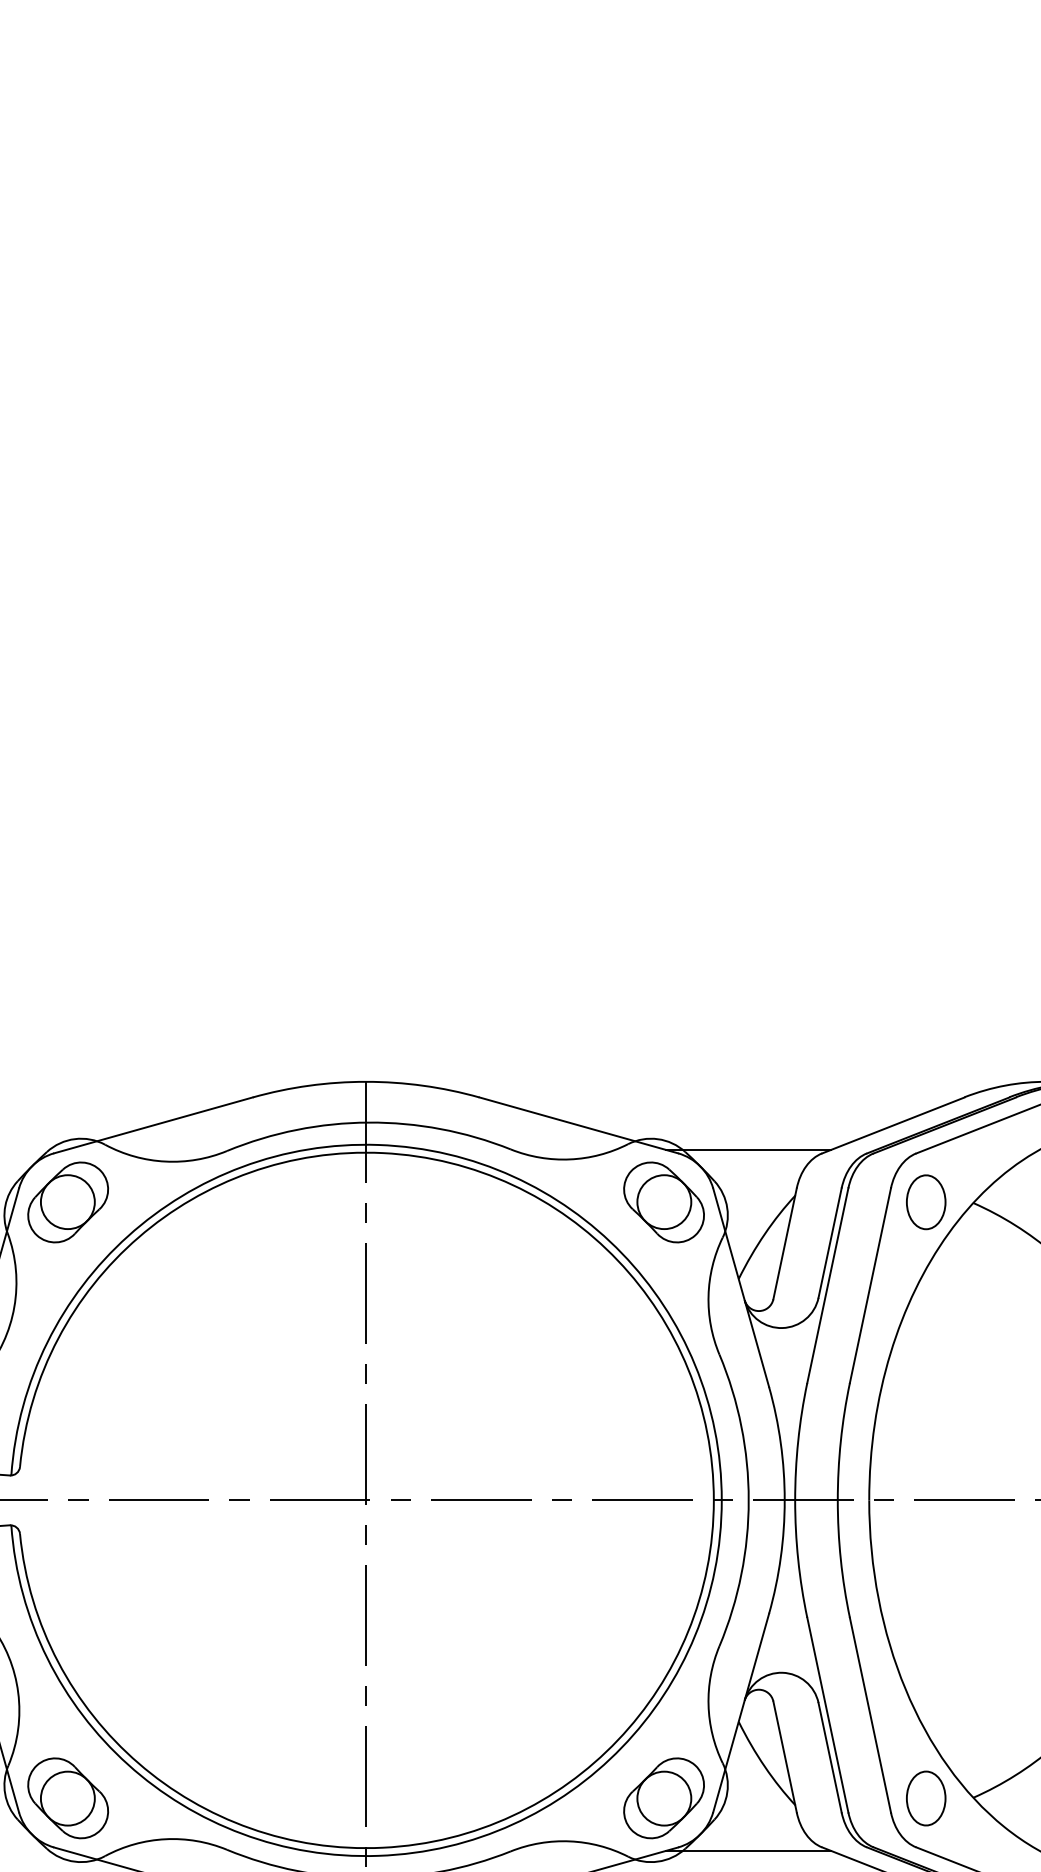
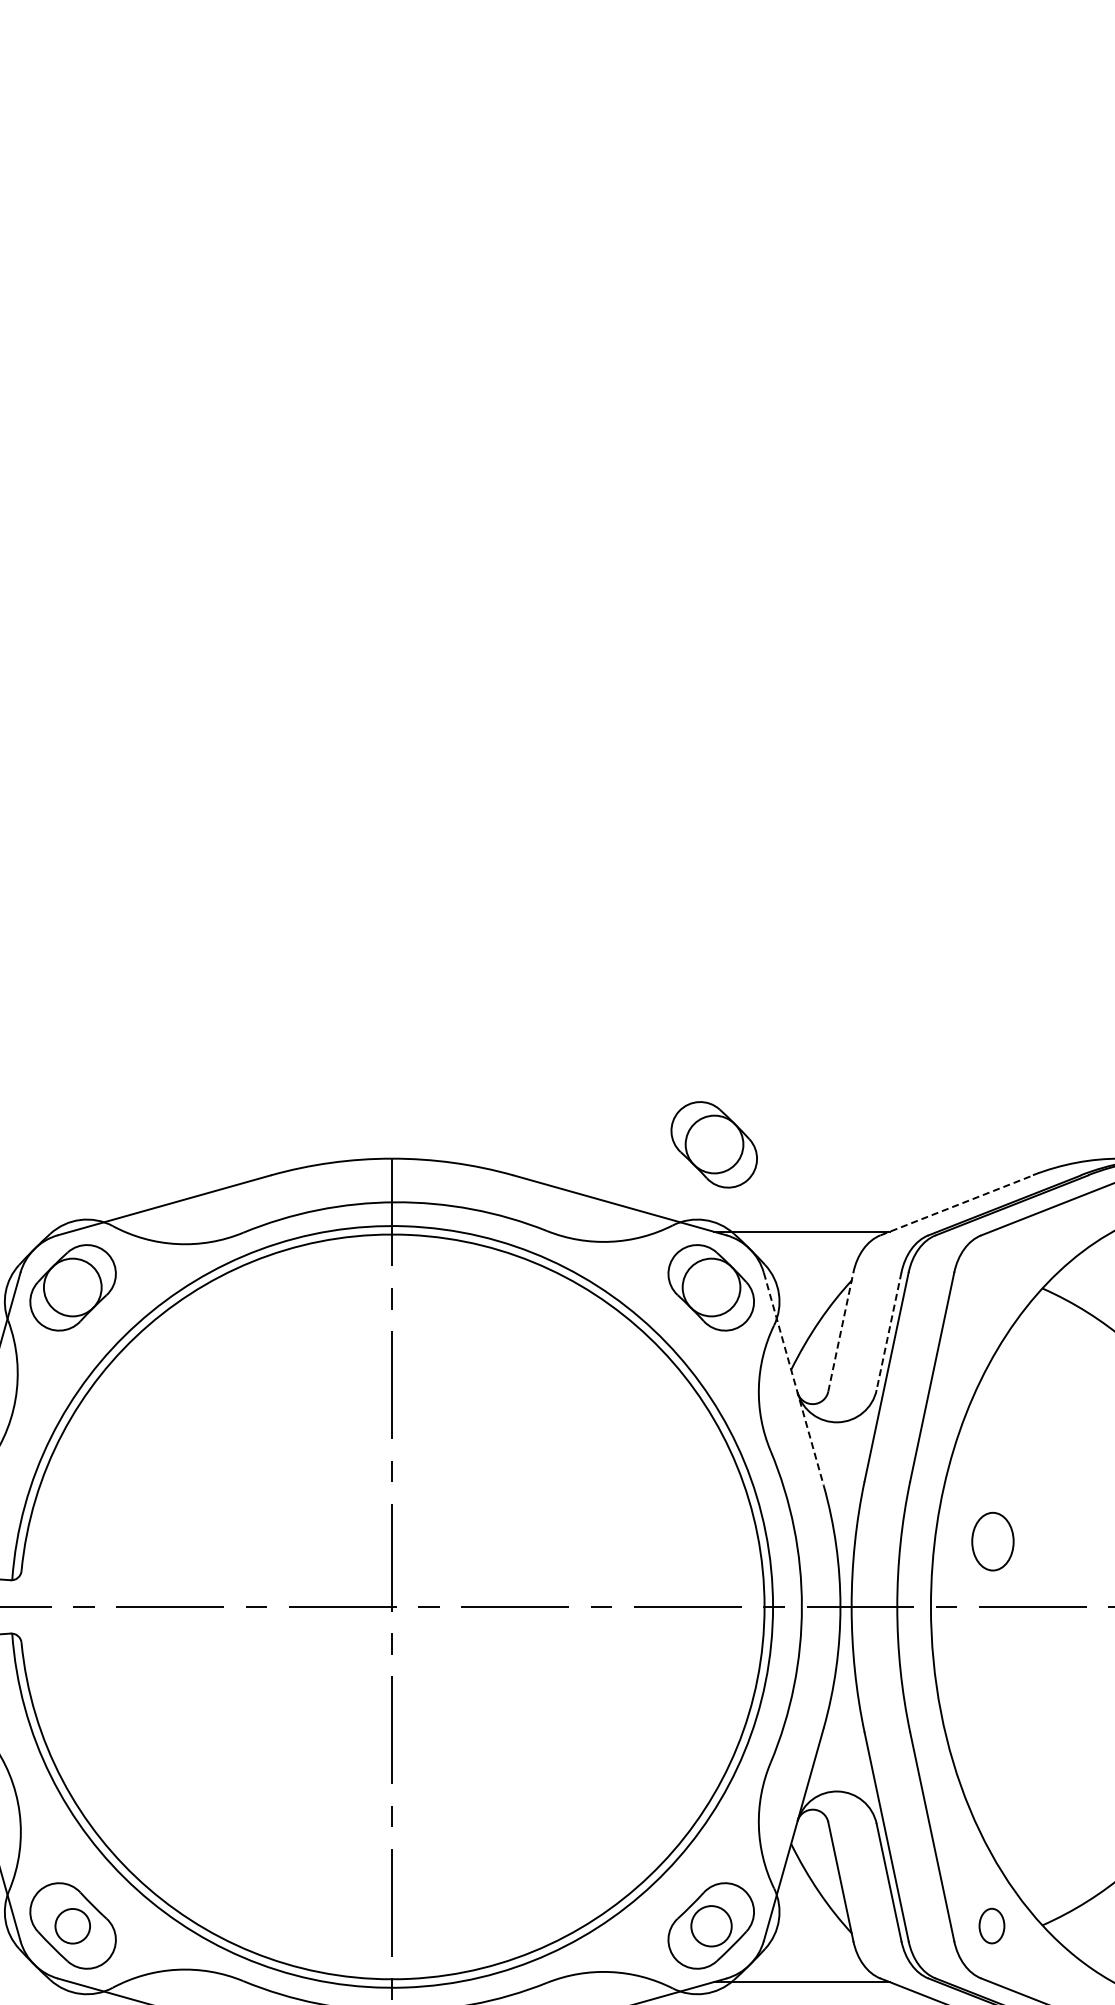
part: (666, 1068) -> (713, 1144), added
line: (893, 1125) -> (956, 1205), solid -> dashed
part: (925, 1202) -> (992, 1541), moved
line: (829, 1243) -> (888, 1331), solid -> dashed
line: (784, 1244) -> (840, 1332), solid -> dashed
line: (740, 1288) -> (793, 1379), solid -> dashed
part: (925, 1797) -> (991, 1925), size x0.6
circle: (67, 1798) -> (72, 1926), size x0.6
circle: (664, 1798) -> (711, 1926), size x0.7

